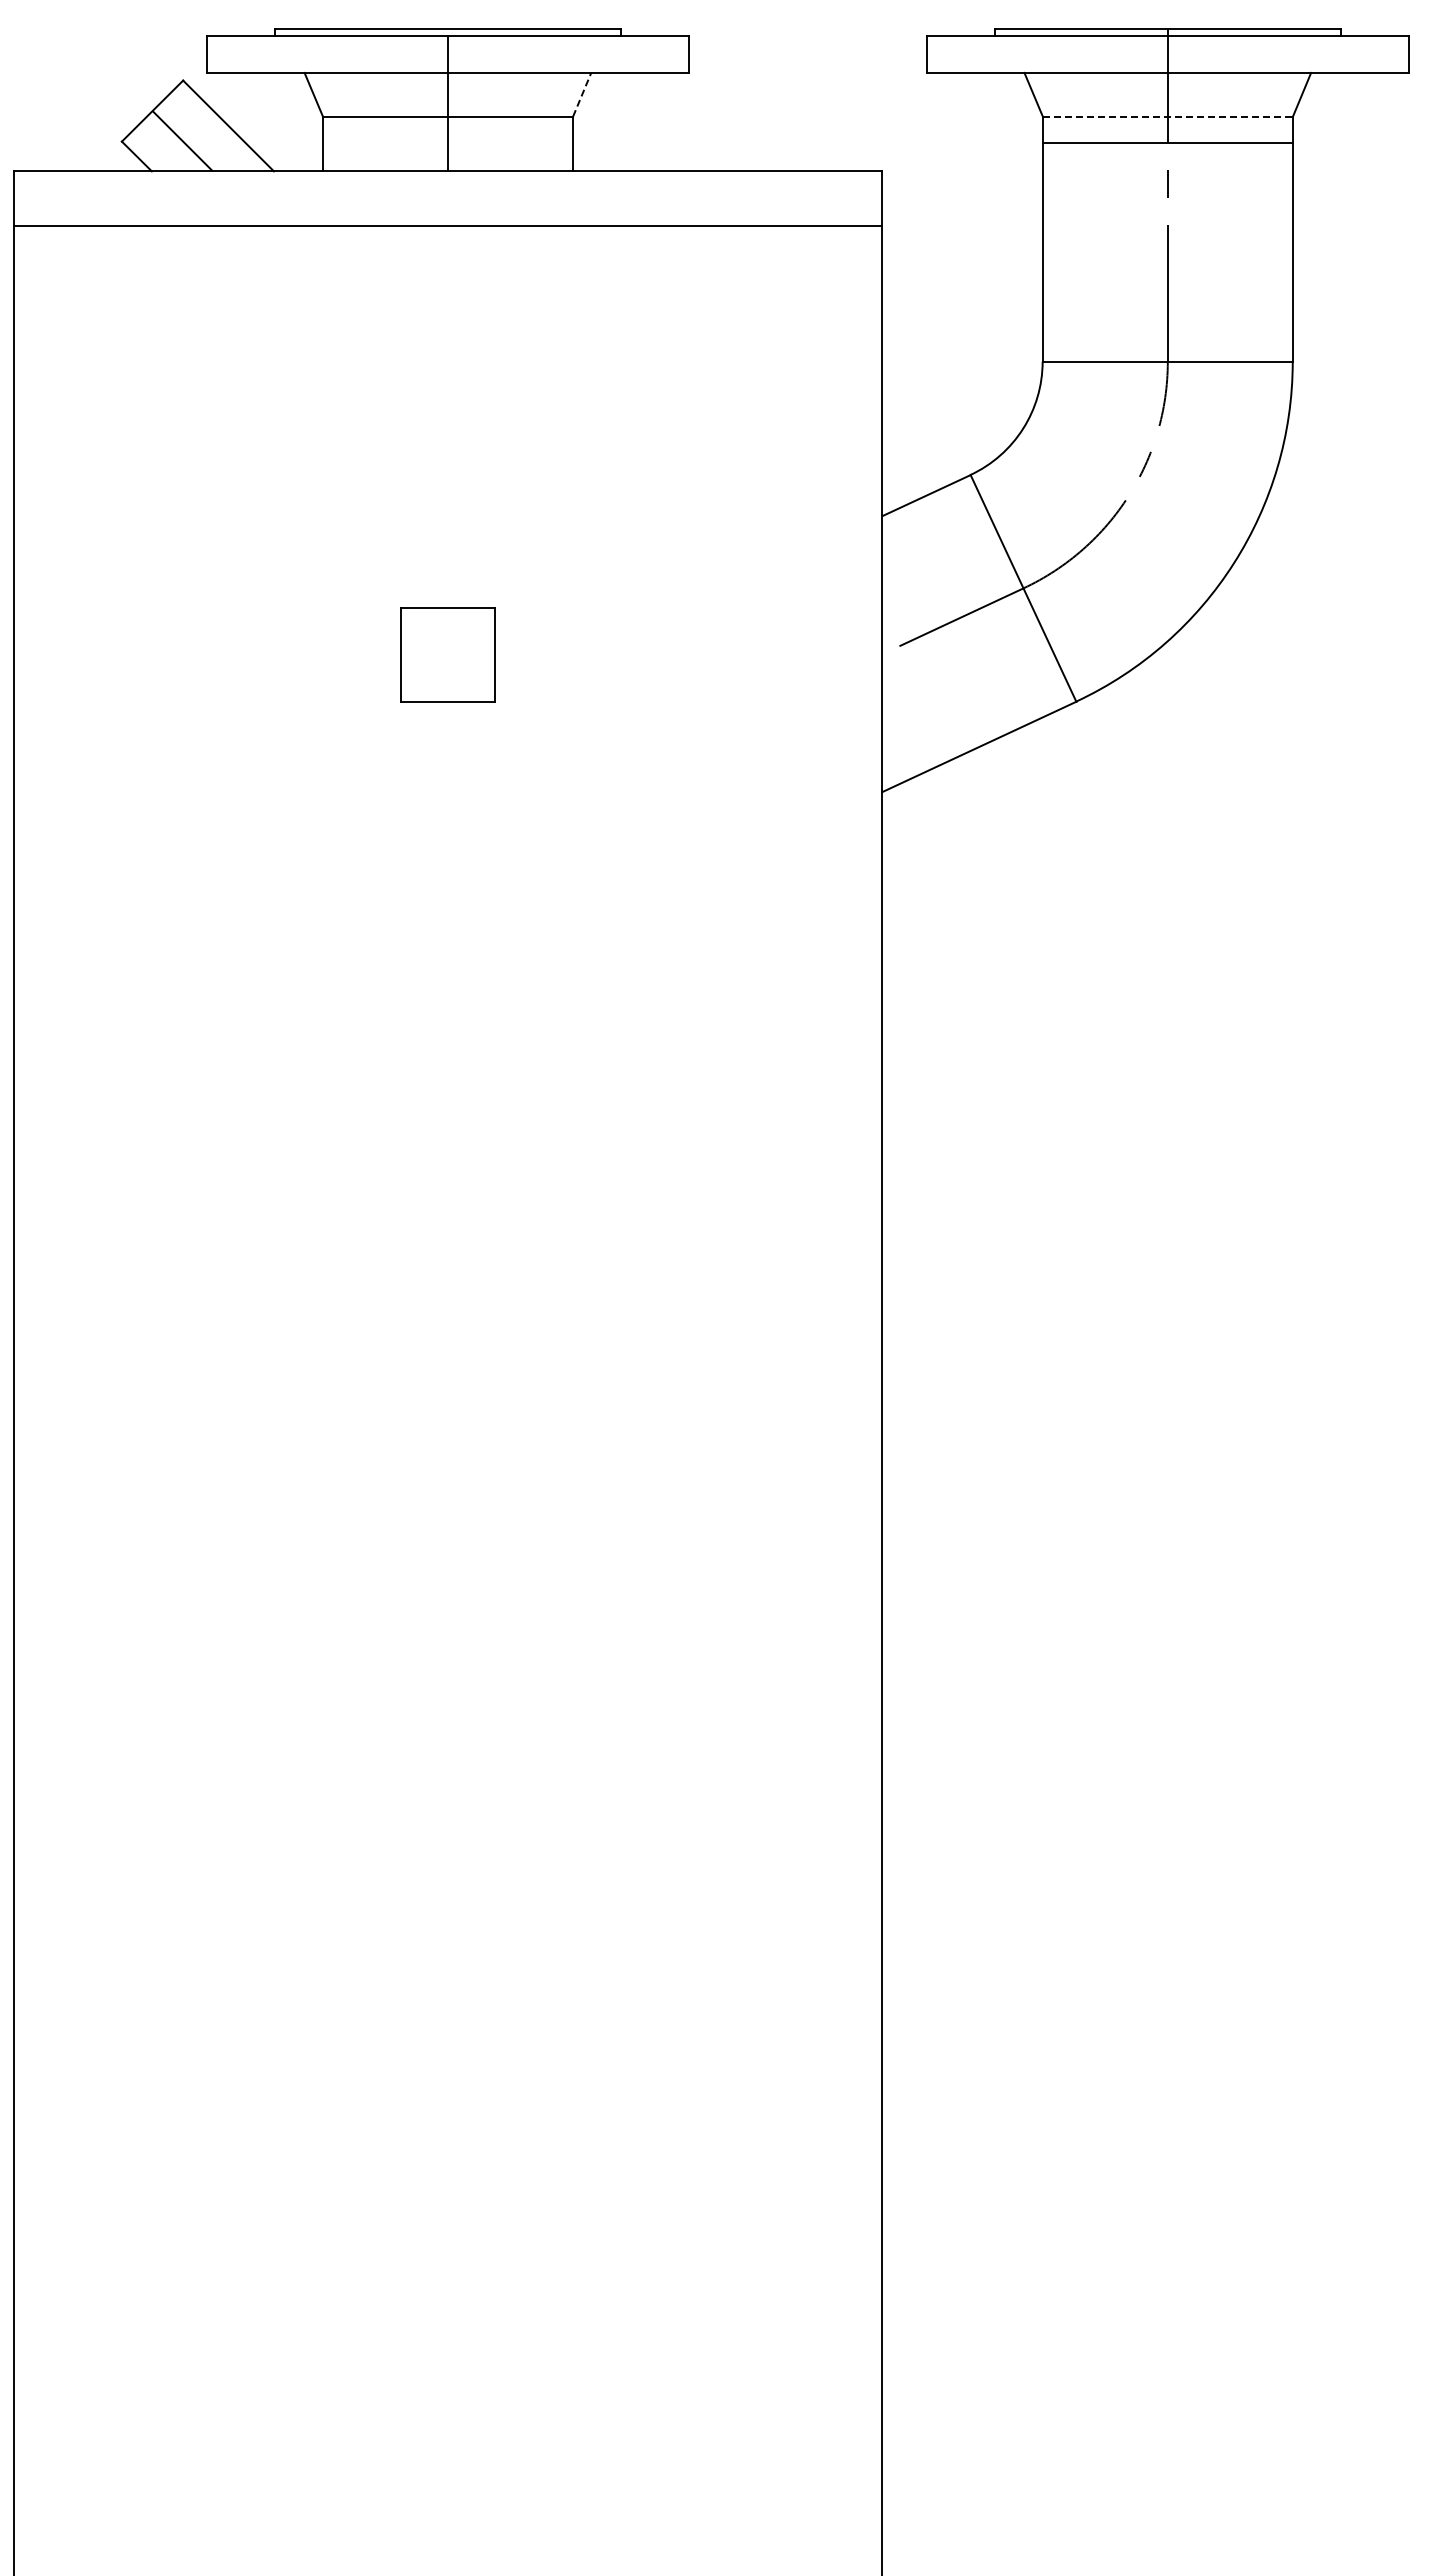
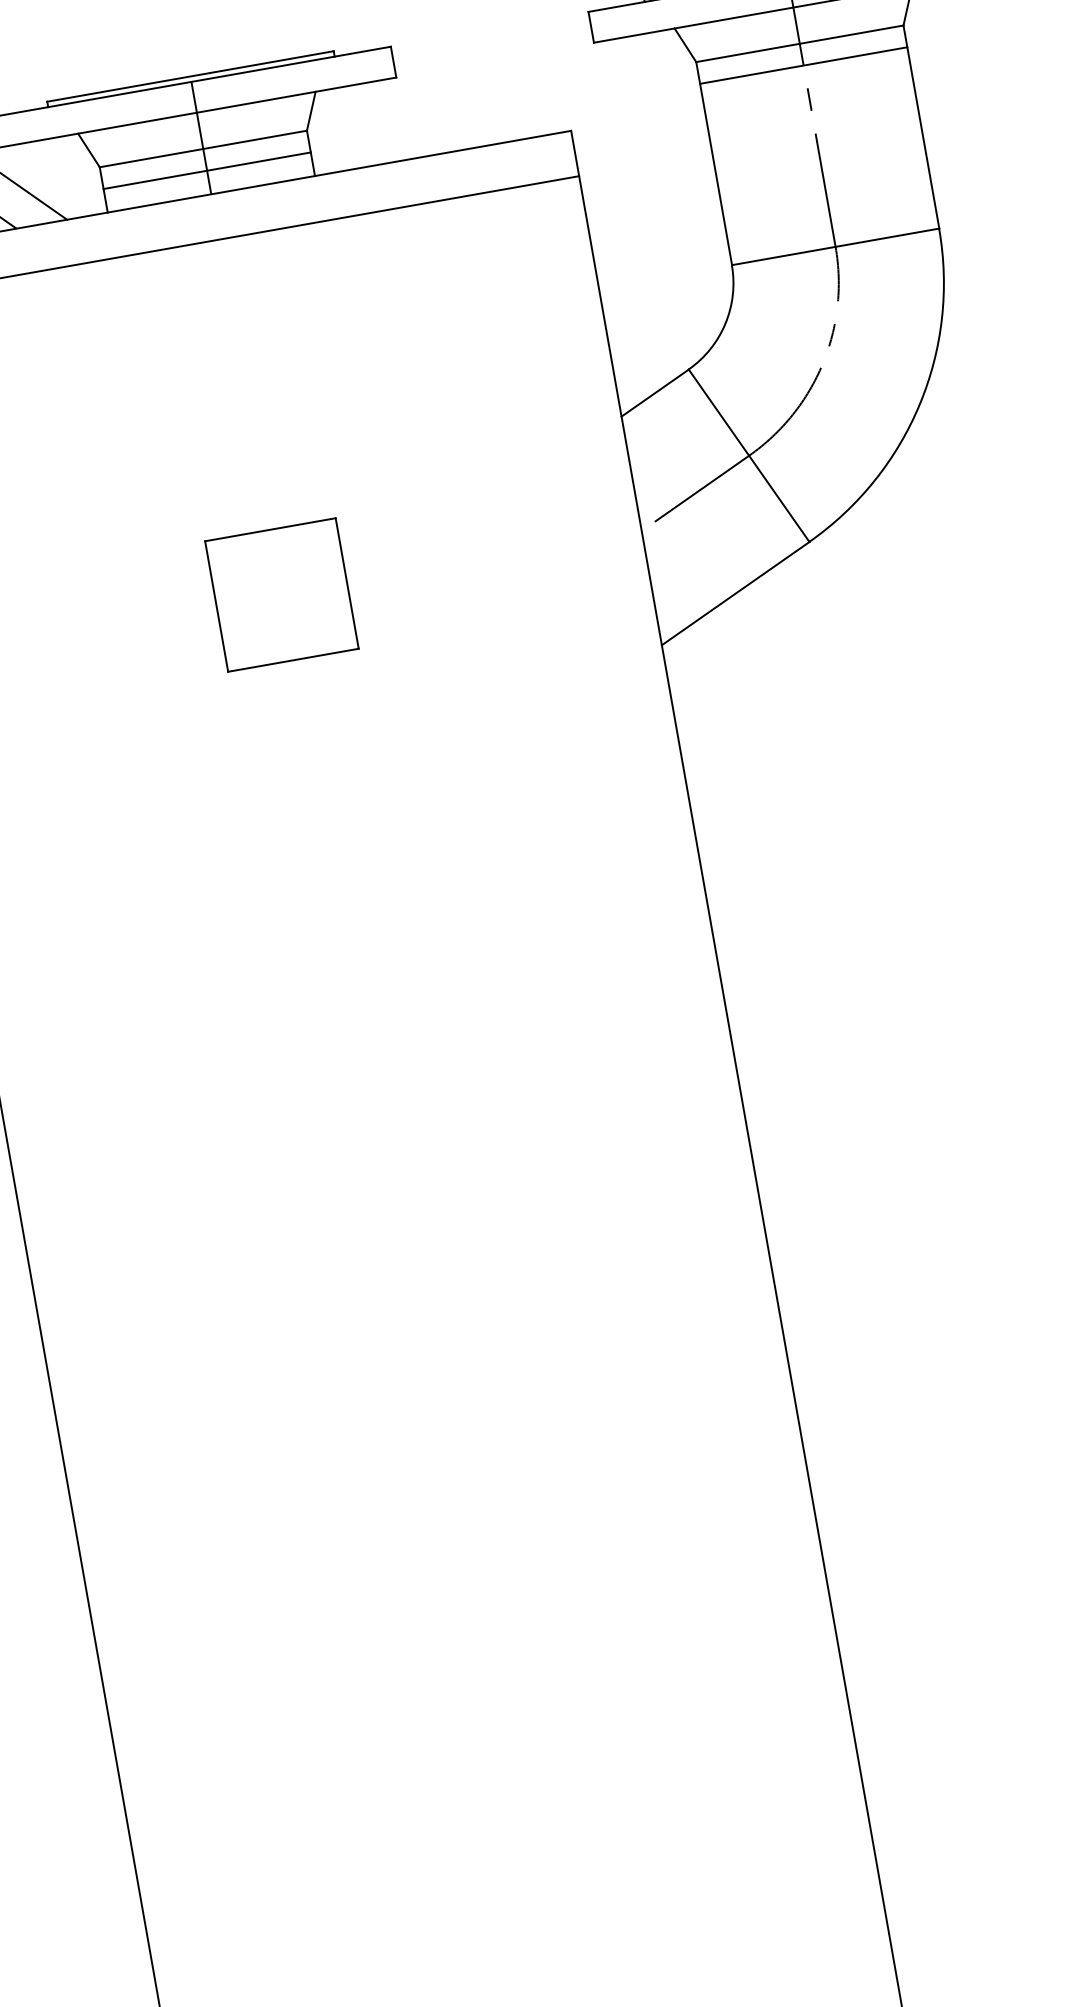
line: (582, 94) -> (311, 110), dashed -> solid
line: (1168, 116) -> (800, 43), dashed -> solid
line: (448, 142) -> (207, 170), added
part: (447, 654) -> (281, 594), size x1.67

